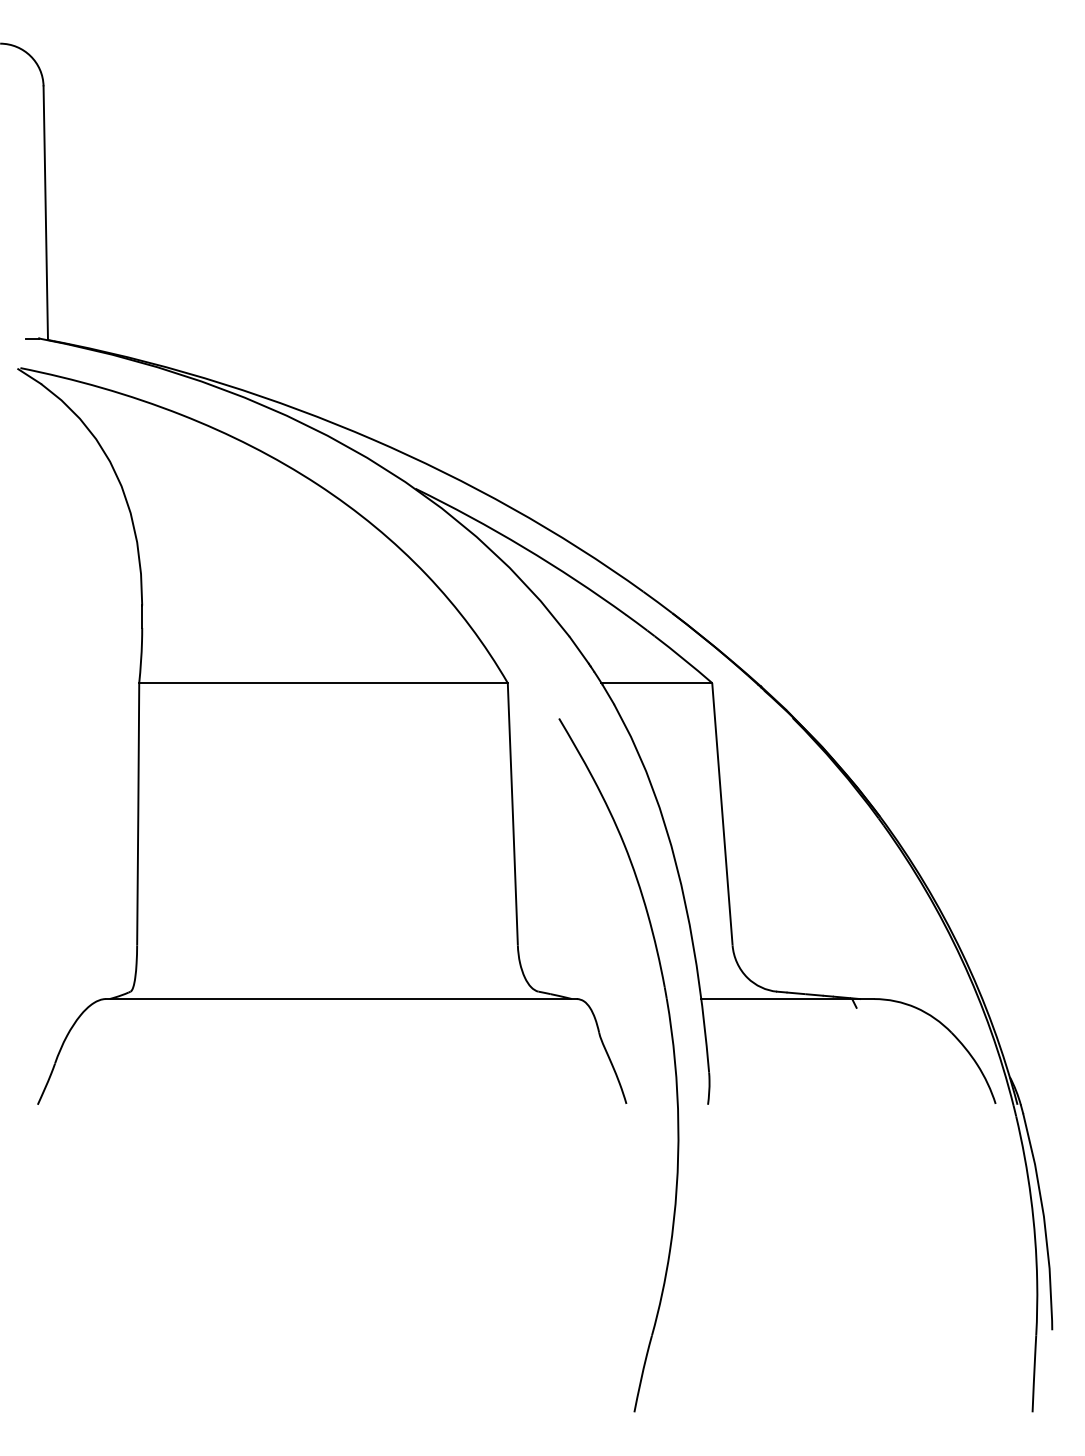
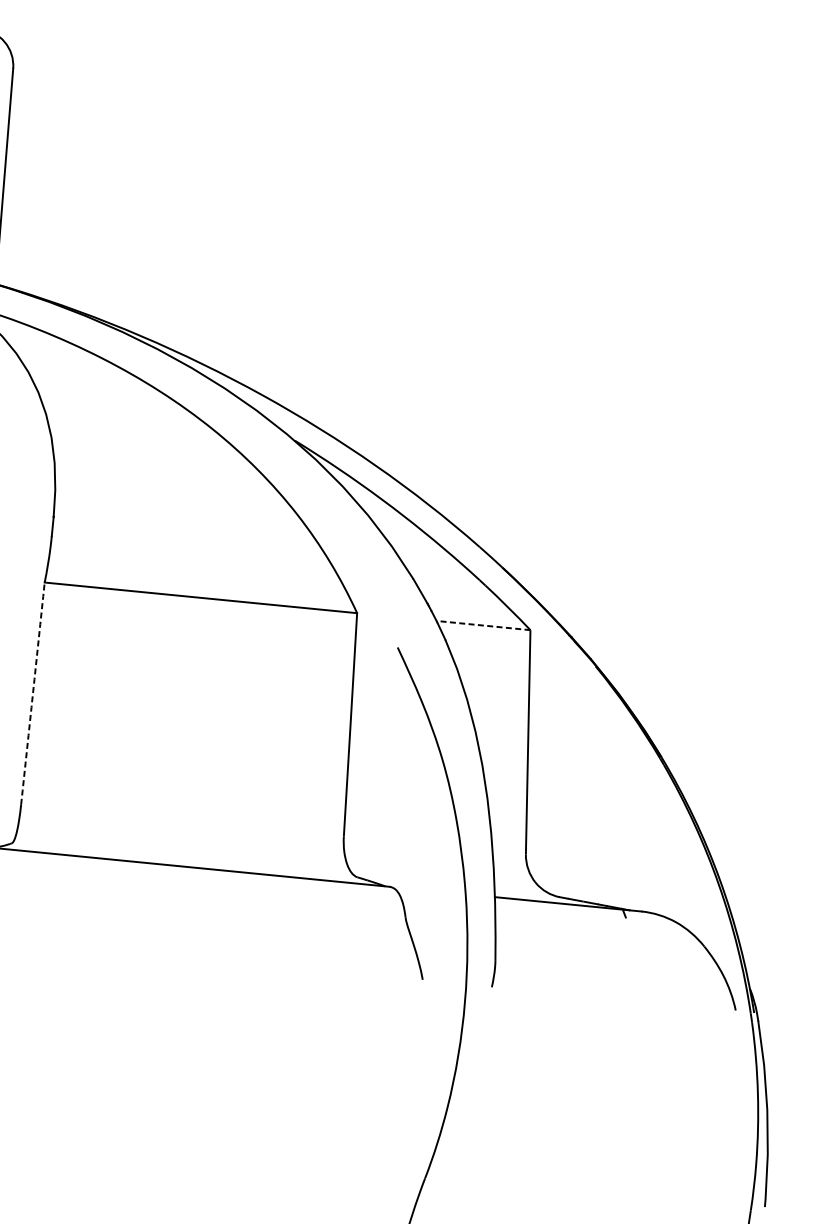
line: (656, 683) -> (483, 625), solid -> dashed
arc: (138, 814) -> (33, 693), solid -> dashed

